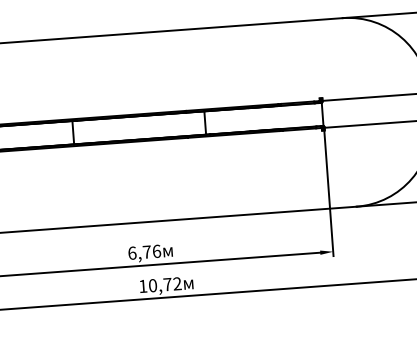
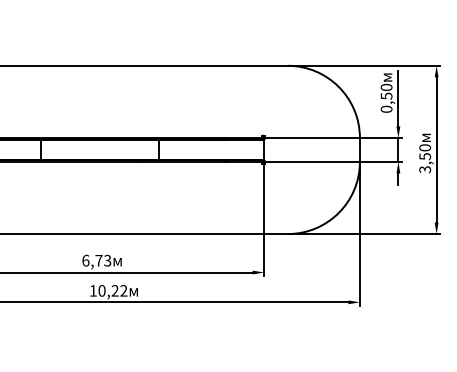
text: (156, 251) -> (107, 260), 6,76 -> 6,73
text: (166, 284) -> (114, 290), 10,72 -> 10,22

